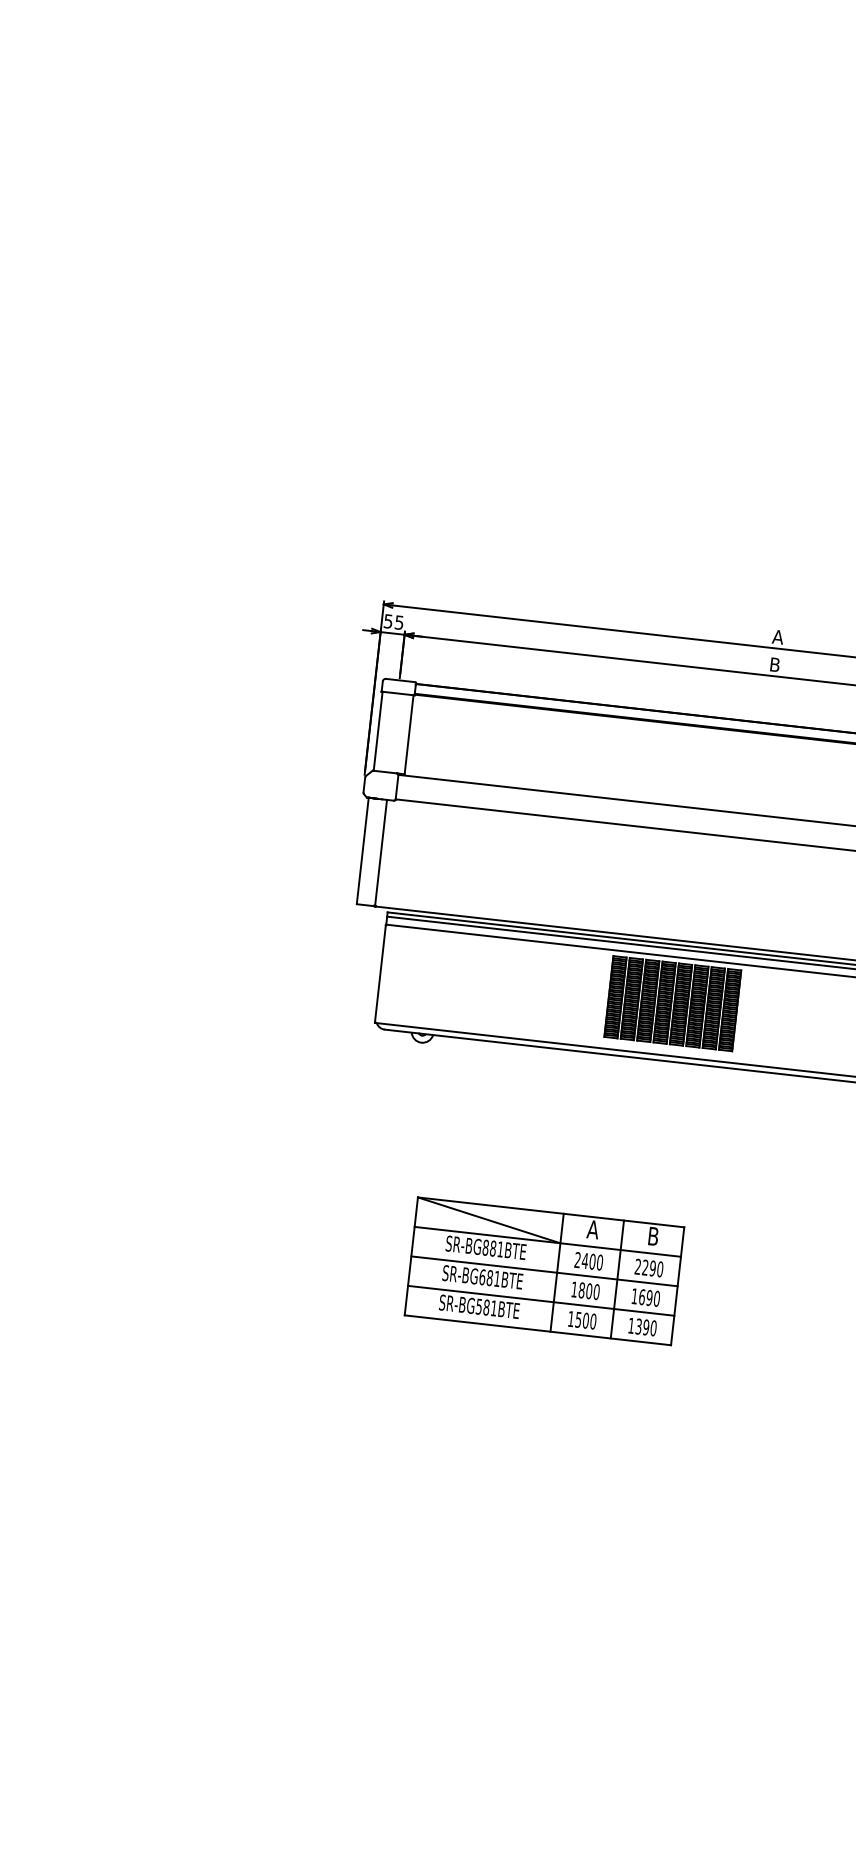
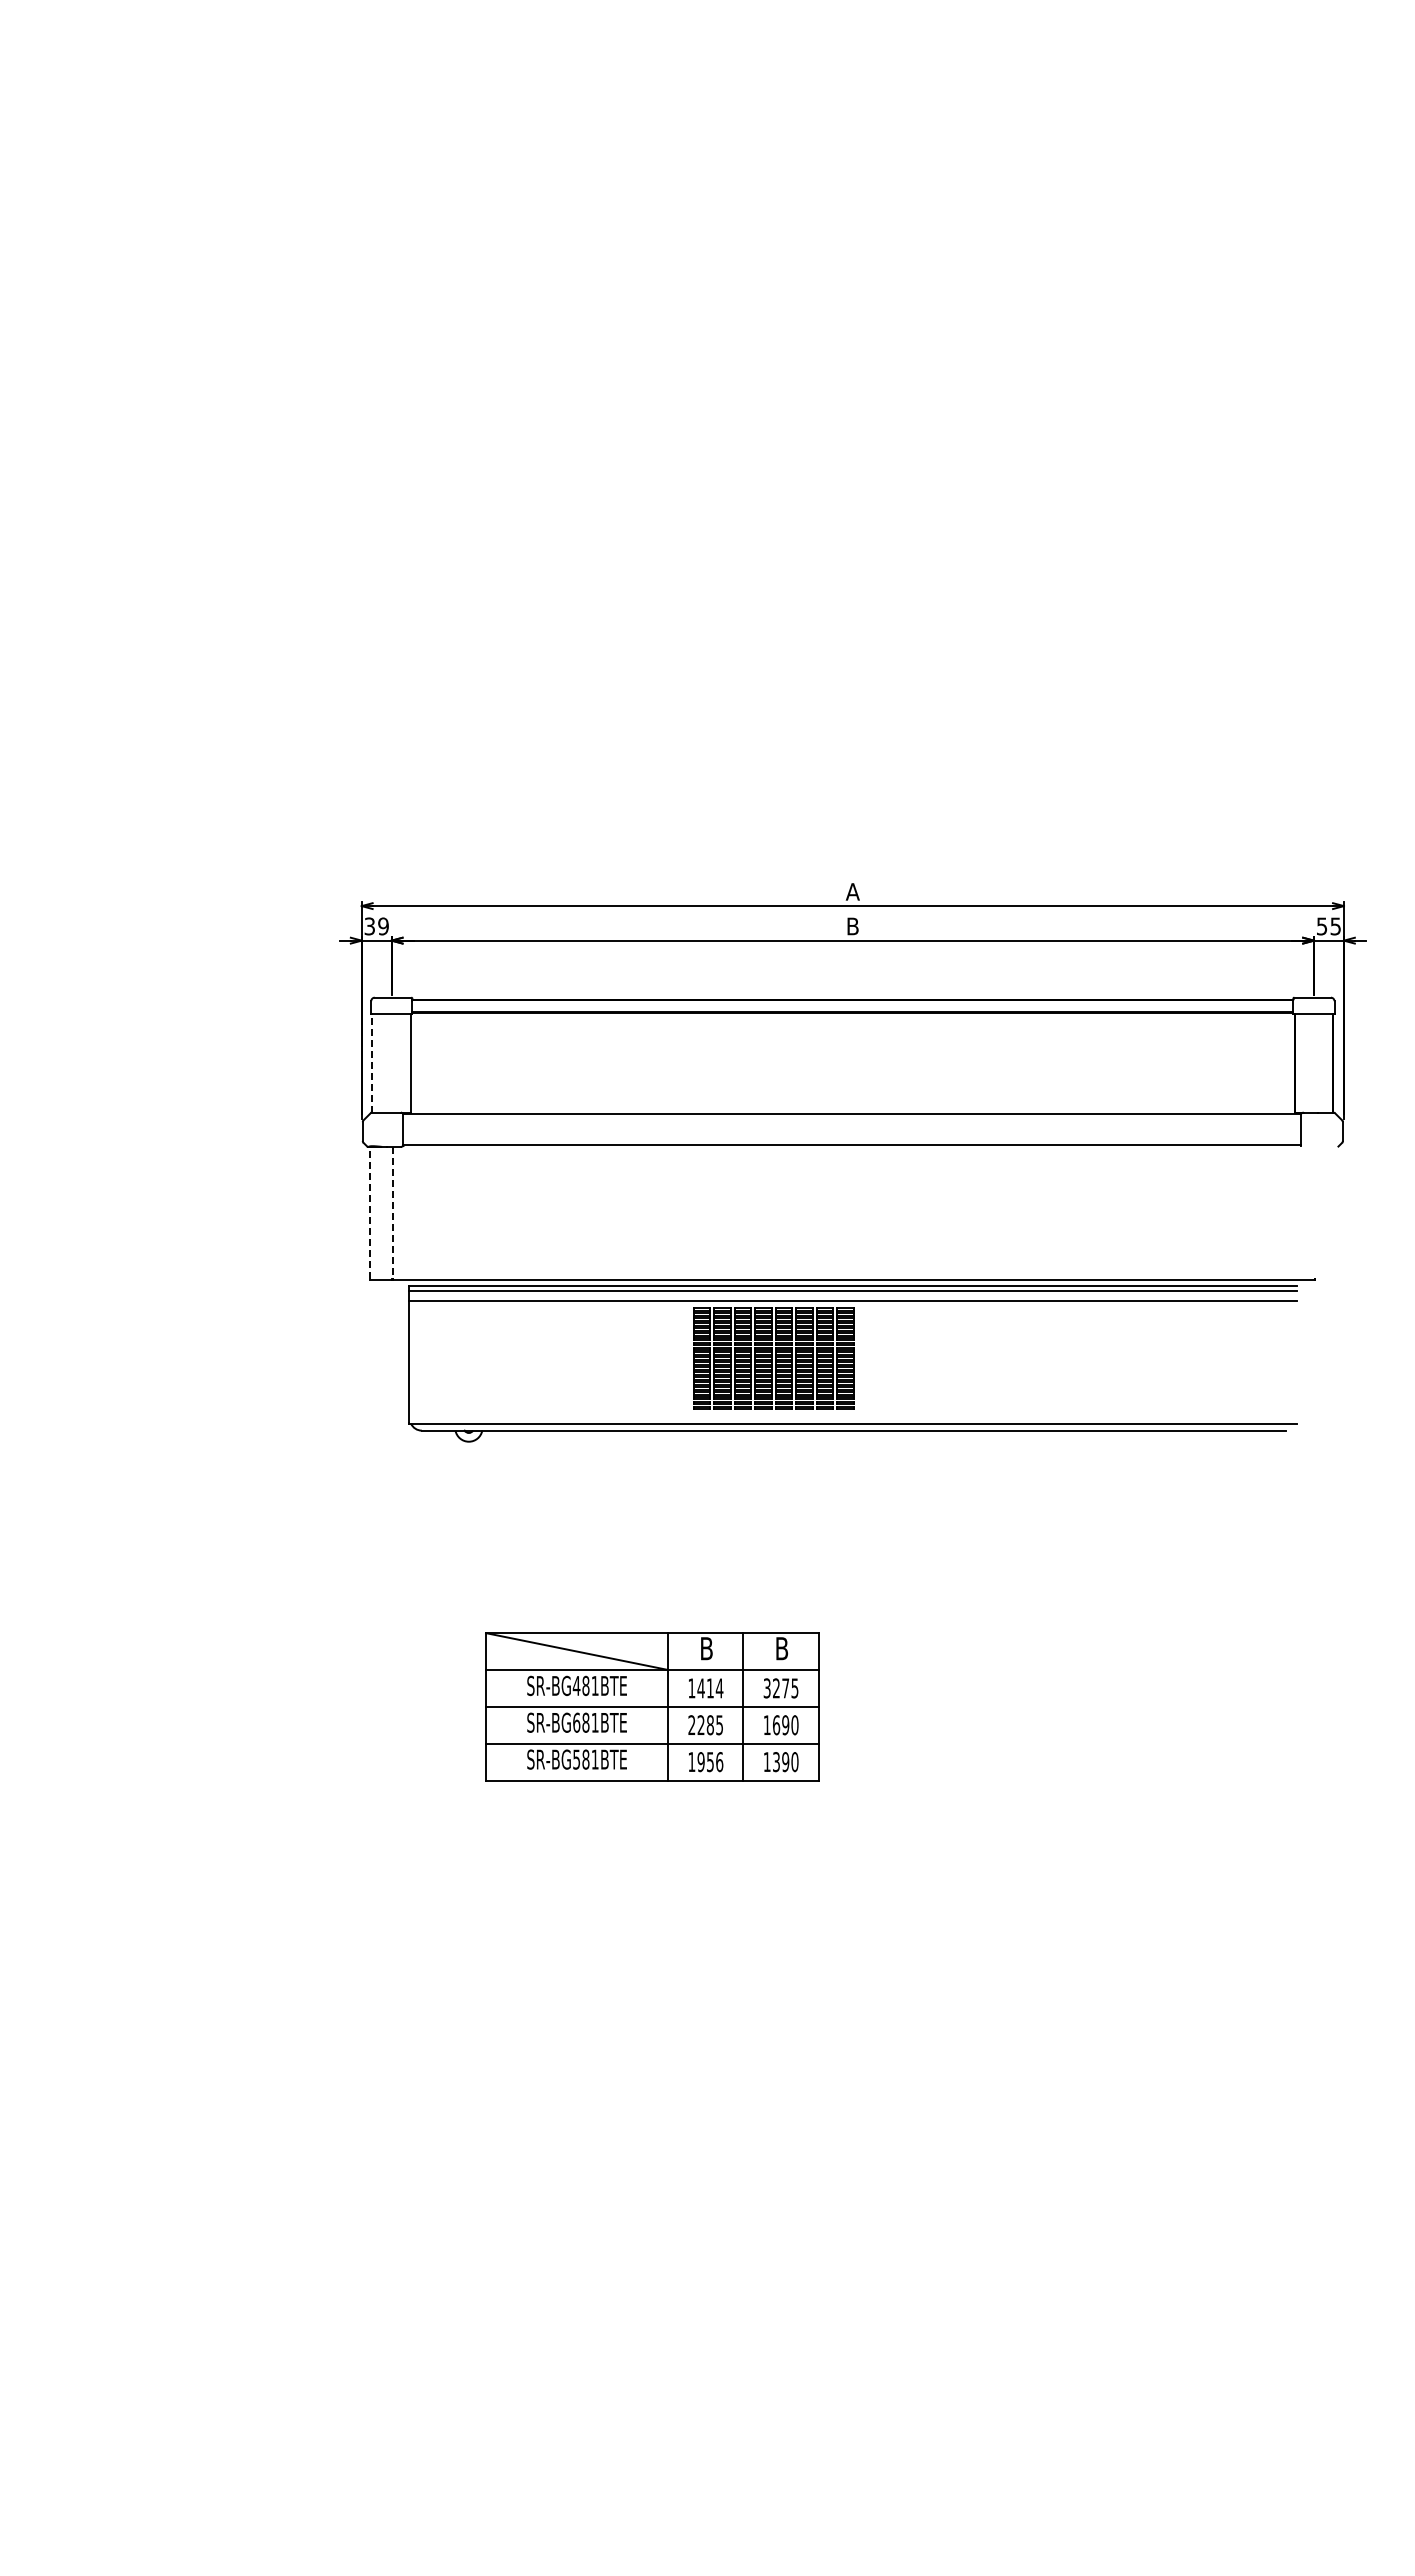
text: (393, 622) -> (376, 926), 55 -> 39
line: (378, 730) -> (372, 1062), solid -> dashed
line: (362, 850) -> (369, 1212), solid -> dashed
line: (380, 853) -> (392, 1213), solid -> dashed
text: (593, 1229) -> (706, 1648), A -> B
text: (485, 1247) -> (576, 1685), SR-BG881BTE -> SR-BG481BTE
text: (588, 1261) -> (705, 1688), 2400 -> 1414
text: (648, 1268) -> (780, 1688), 2290 -> 3275
text: (585, 1291) -> (705, 1725), 1800 -> 2285
text: (586, 1321) -> (710, 1762), 1500 -> 1956

